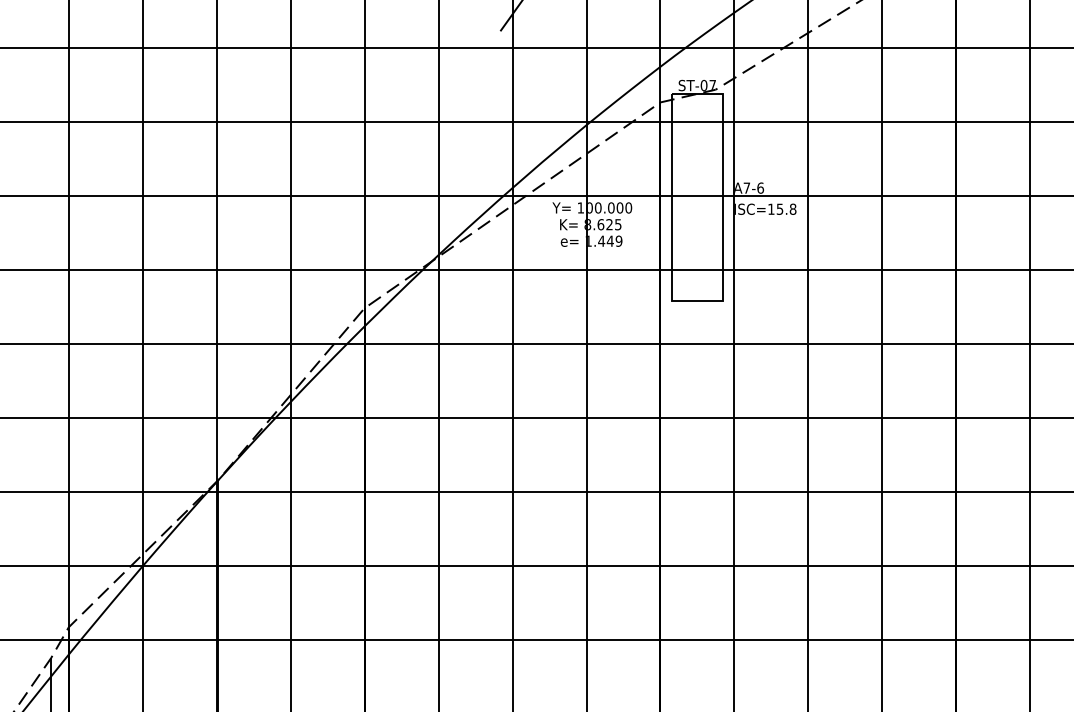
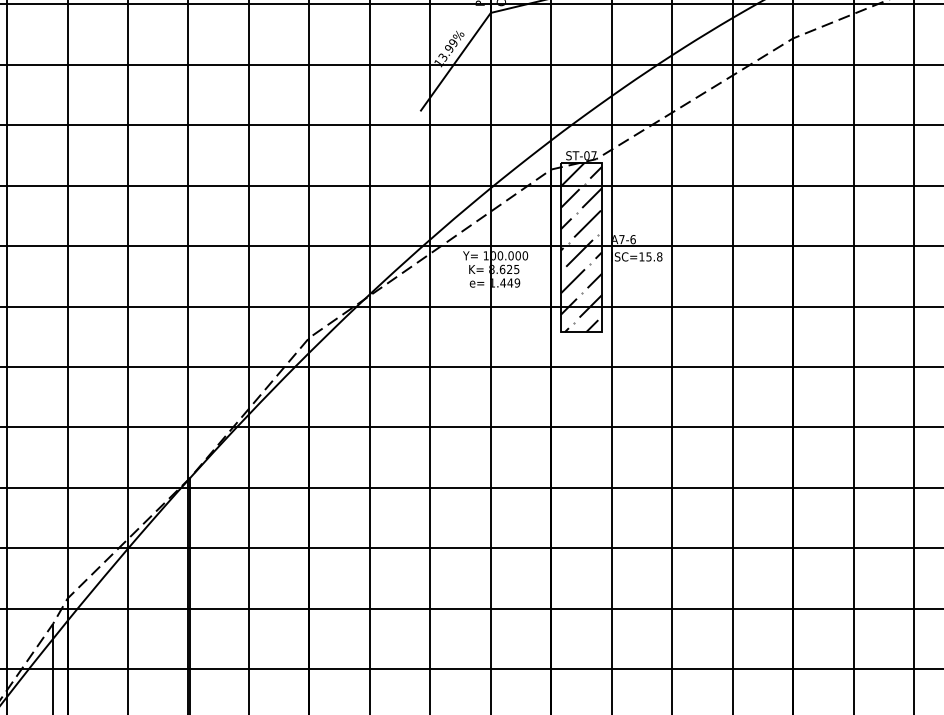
hatch: (697, 197) -> (581, 247), added

